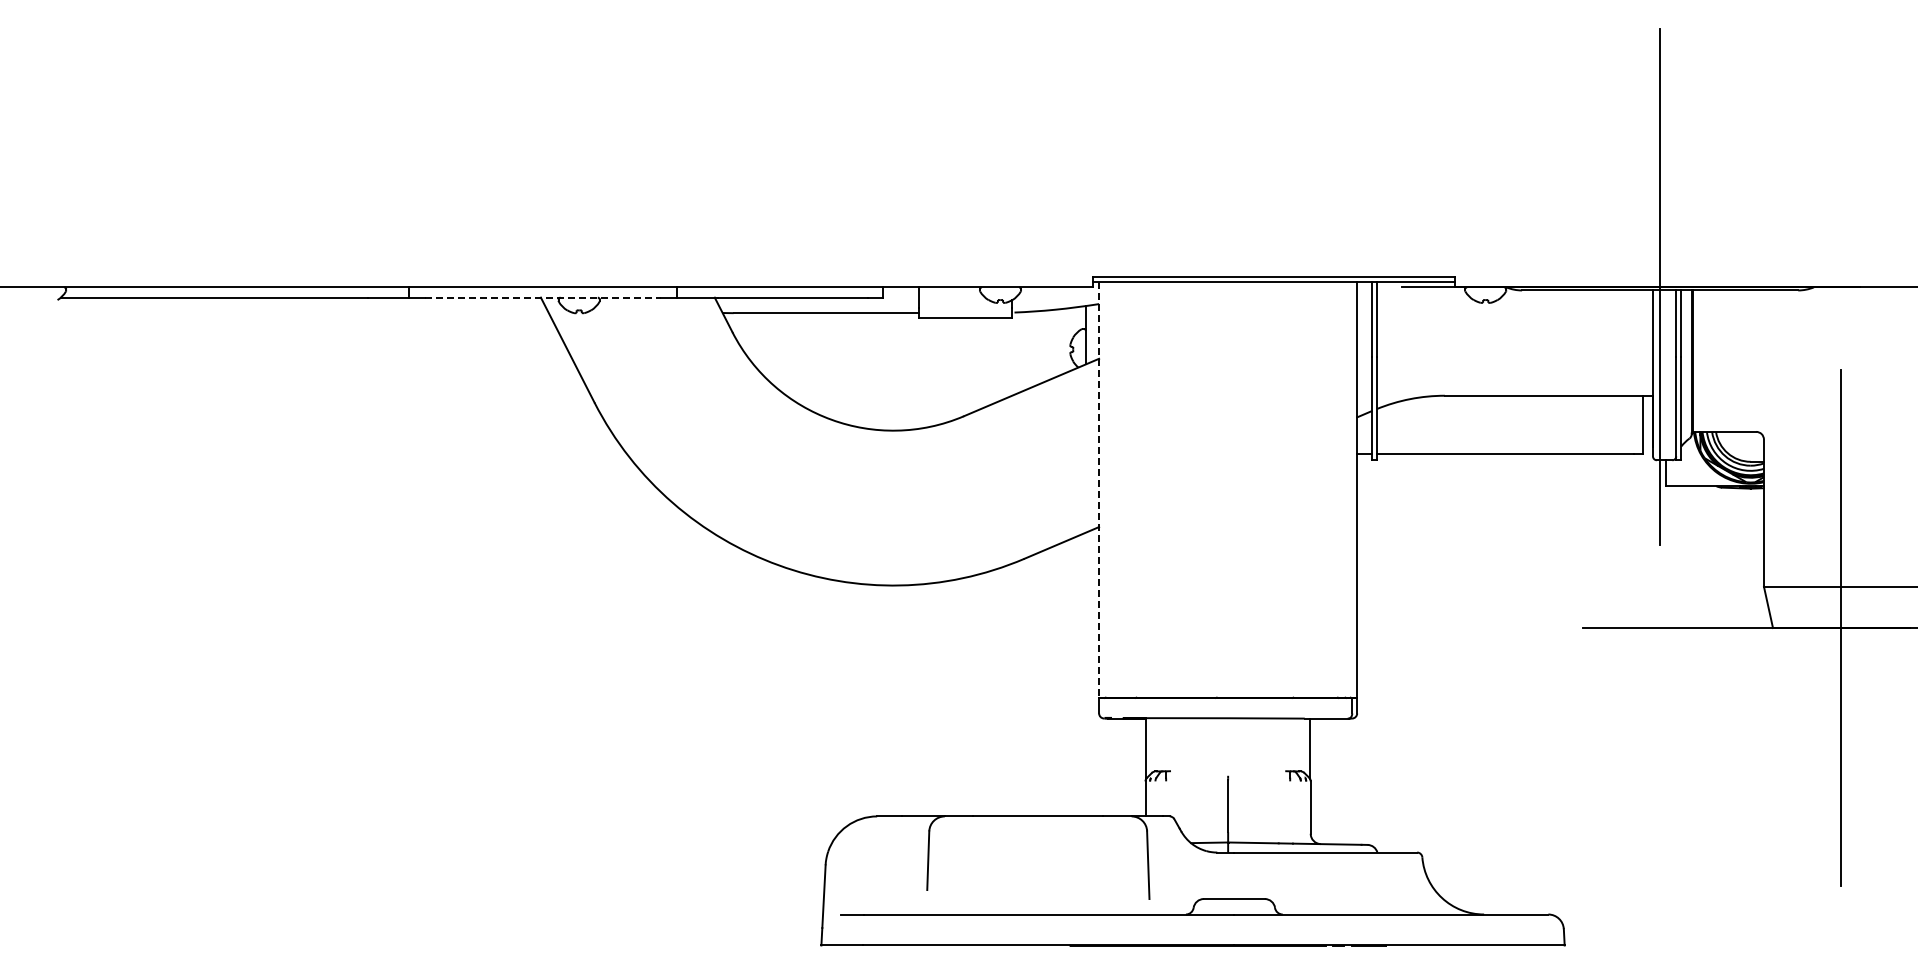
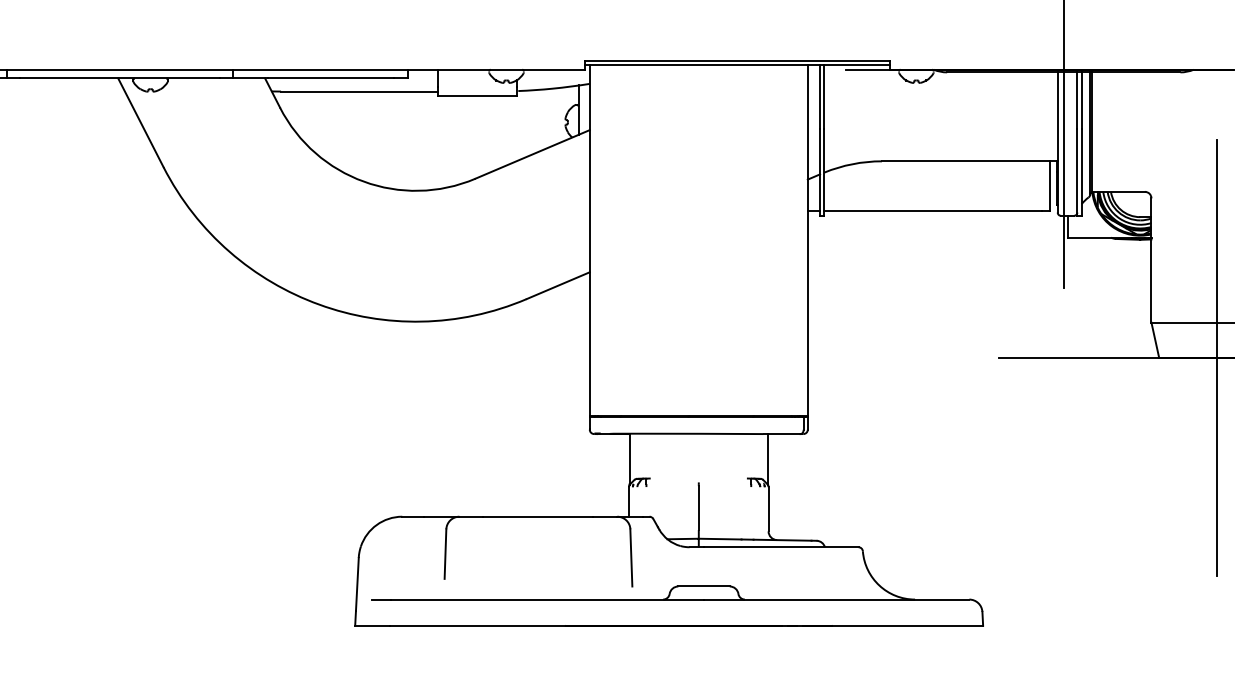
line: (543, 297) -> (120, 78), dashed -> solid
line: (1099, 489) -> (590, 240), dashed -> solid

